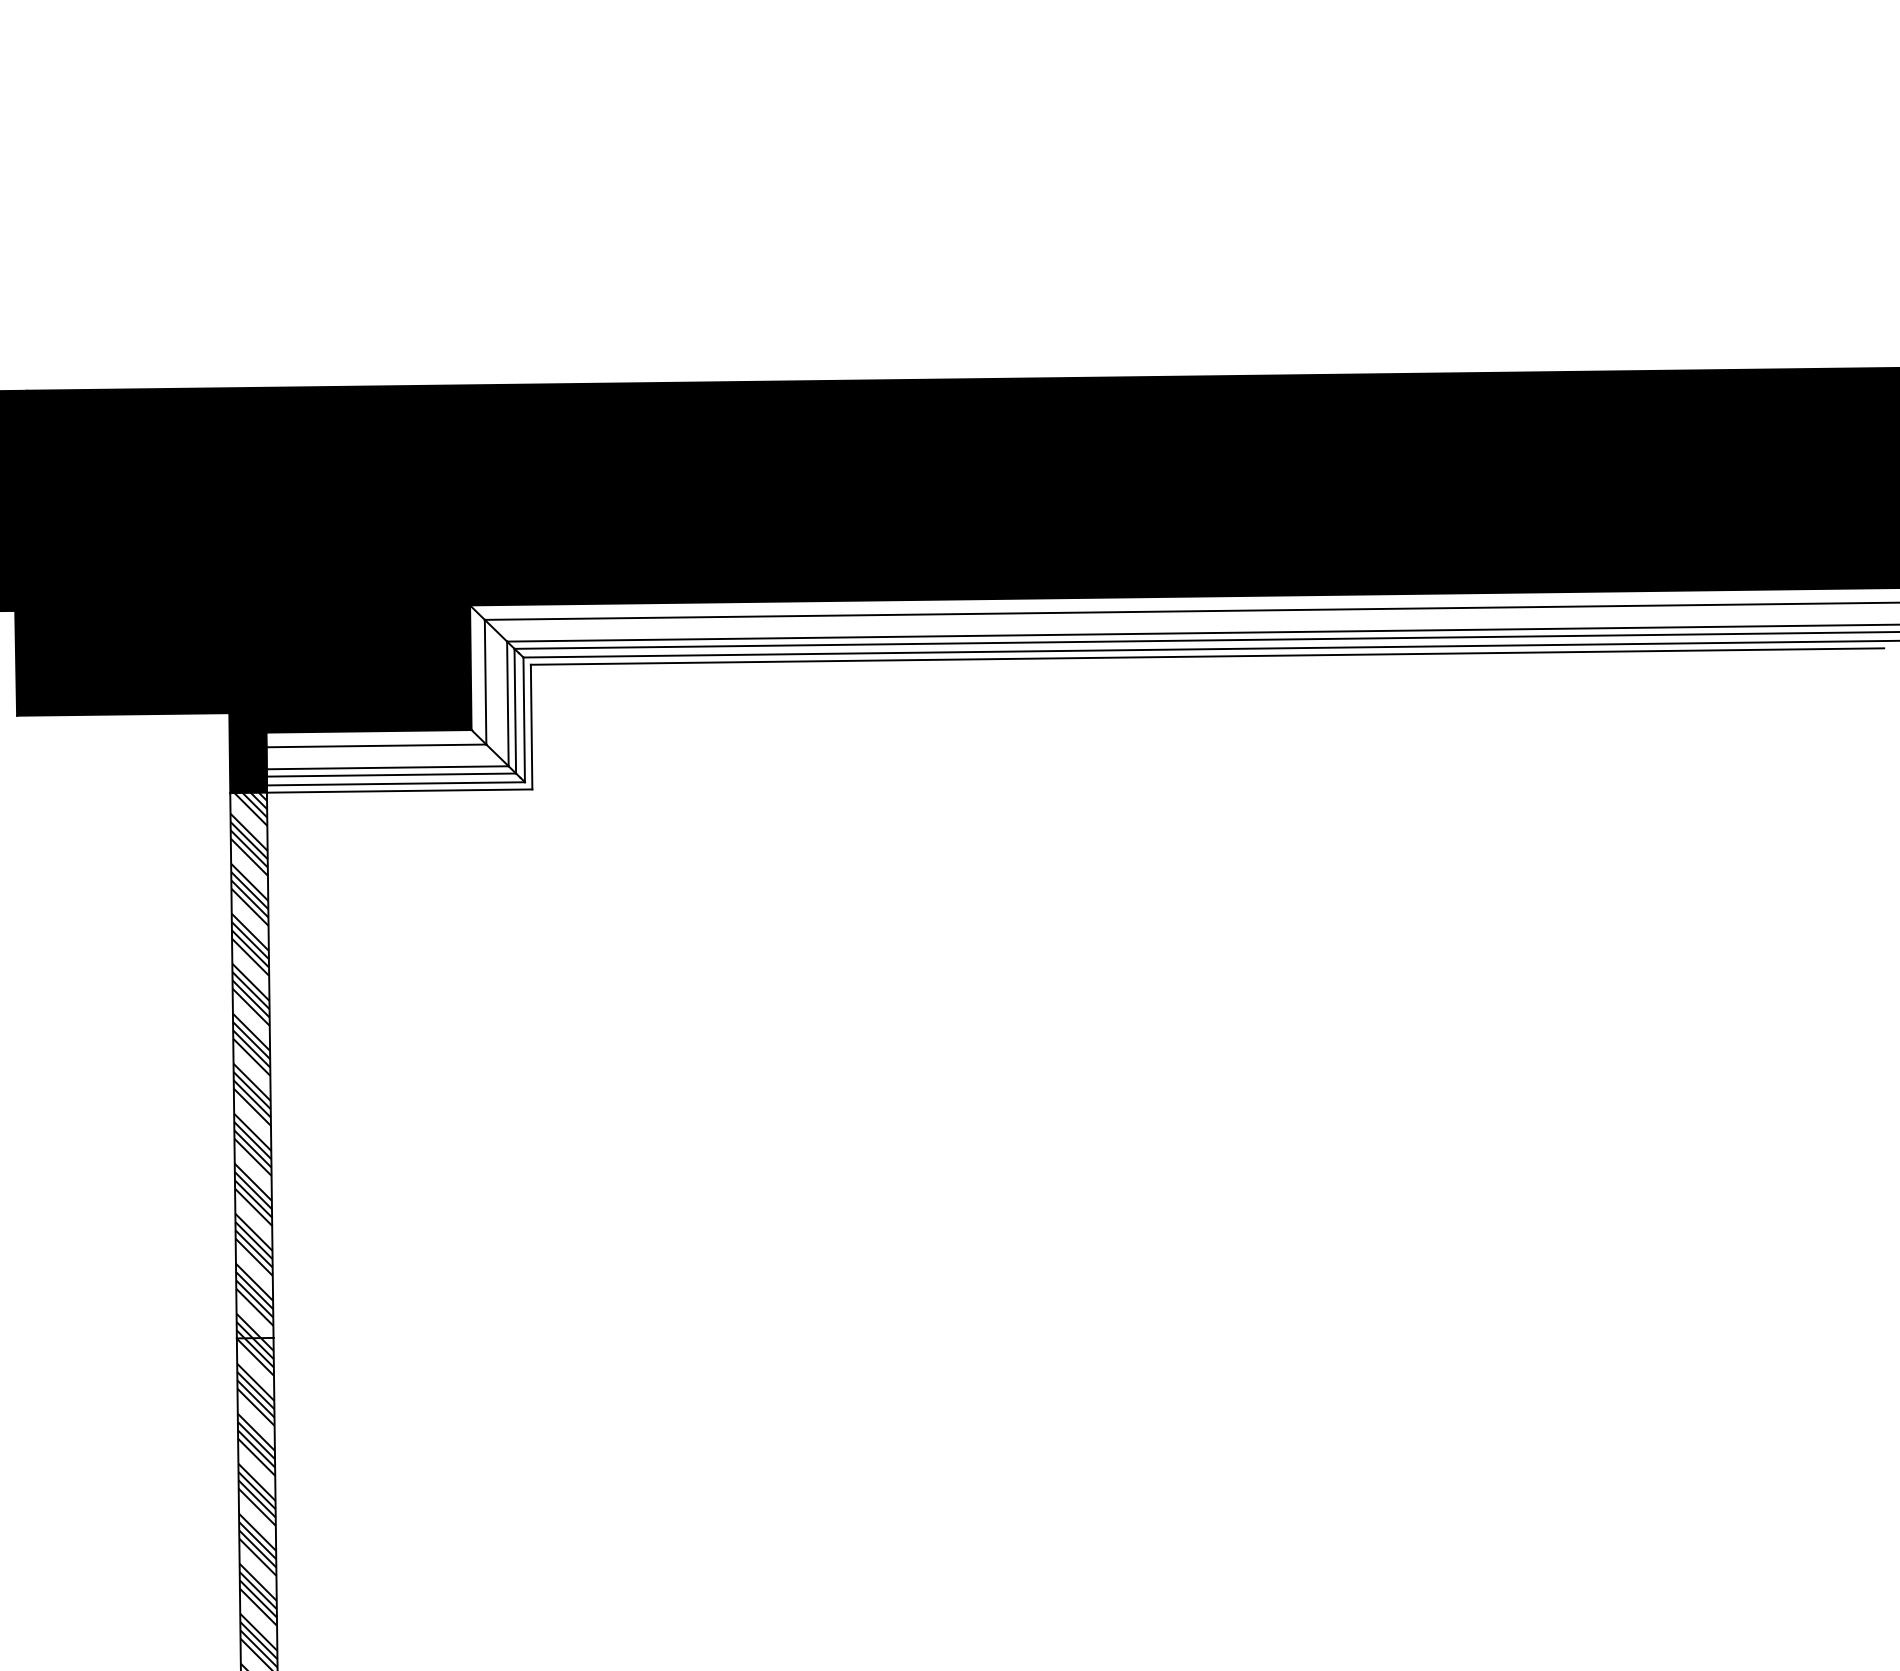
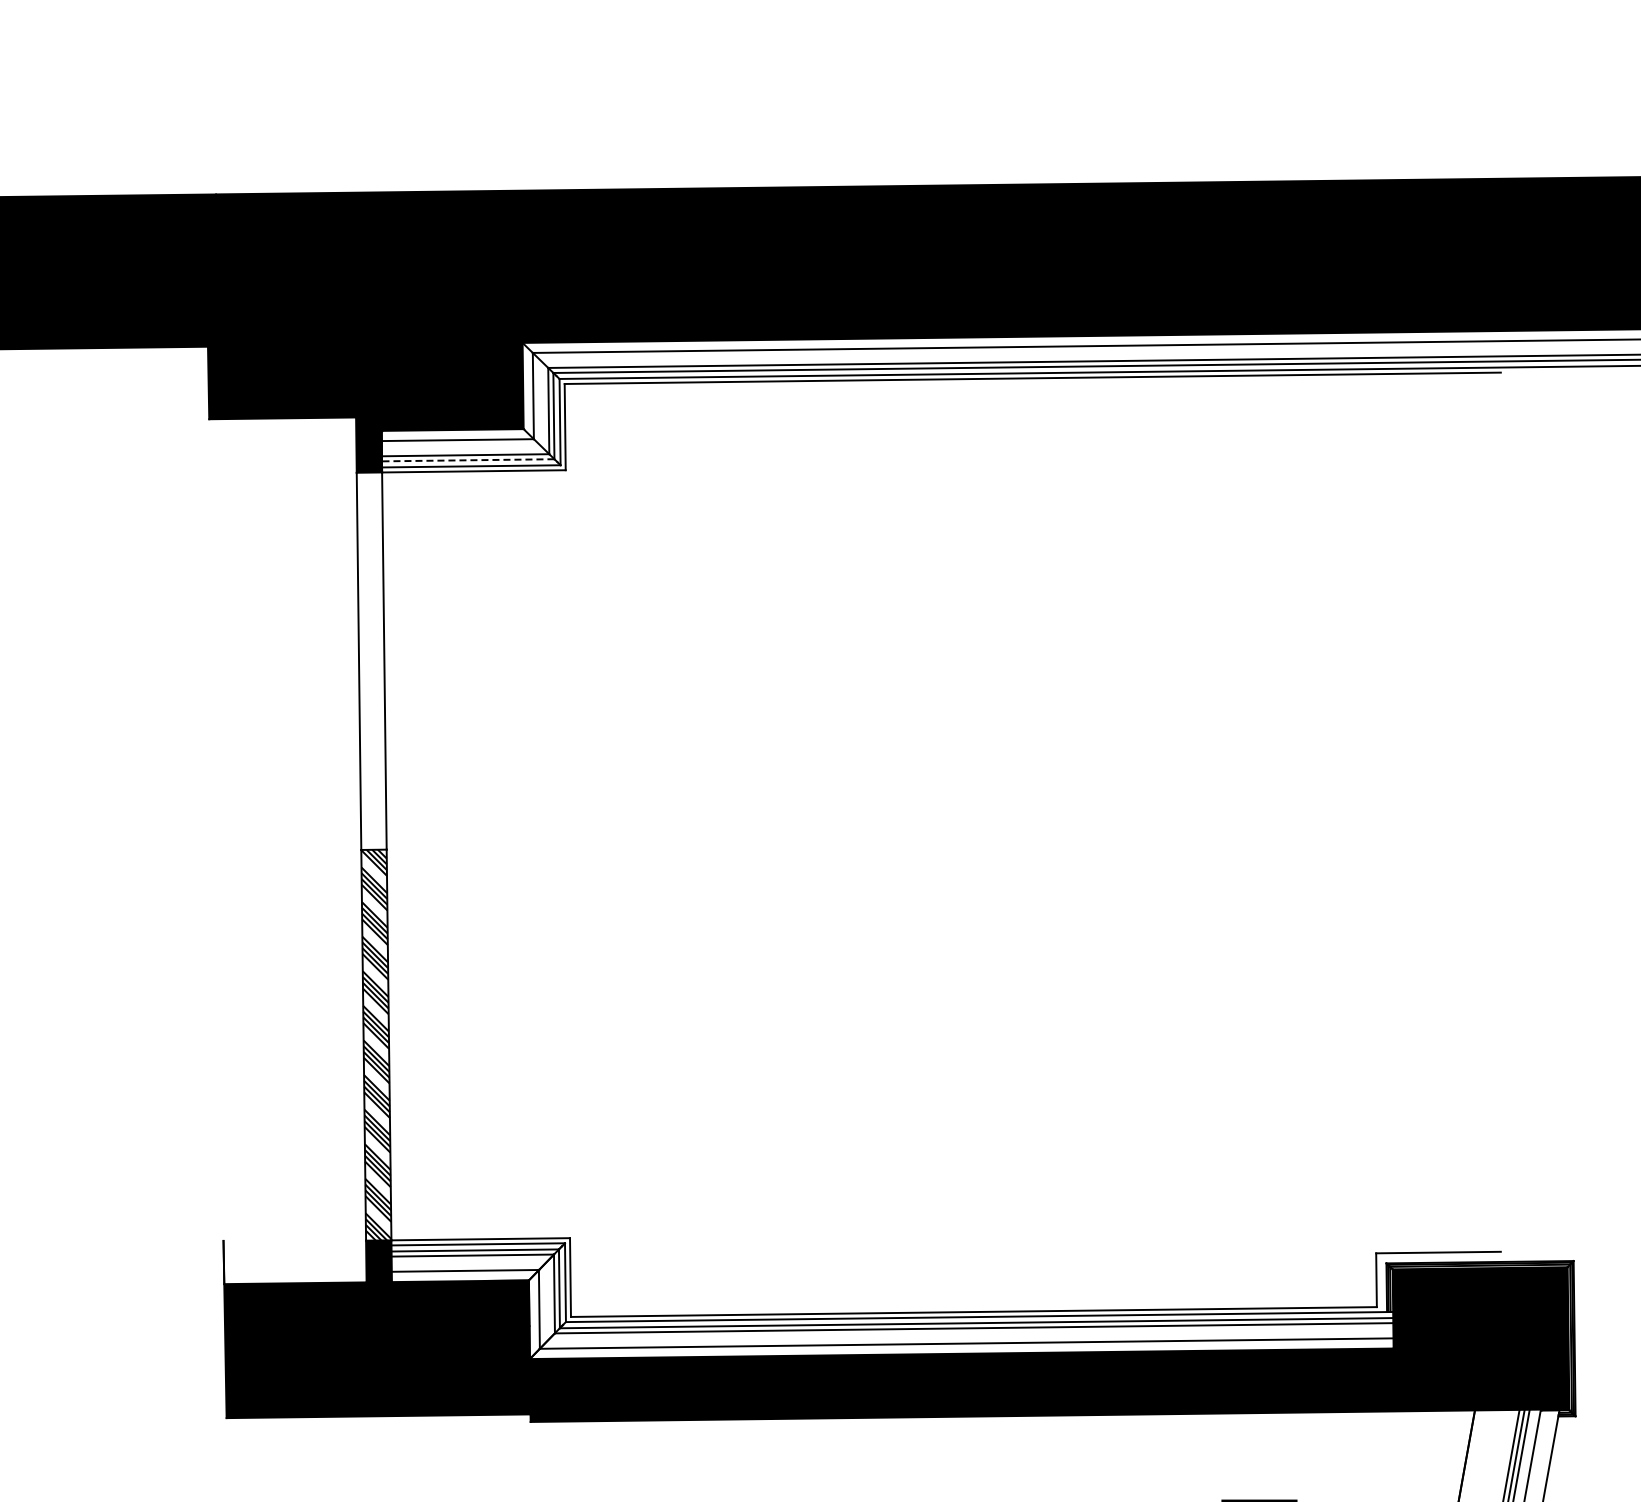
line: (390, 775) -> (467, 460), solid -> dashed
hatch: (251, 1064) -> (371, 660), removed

